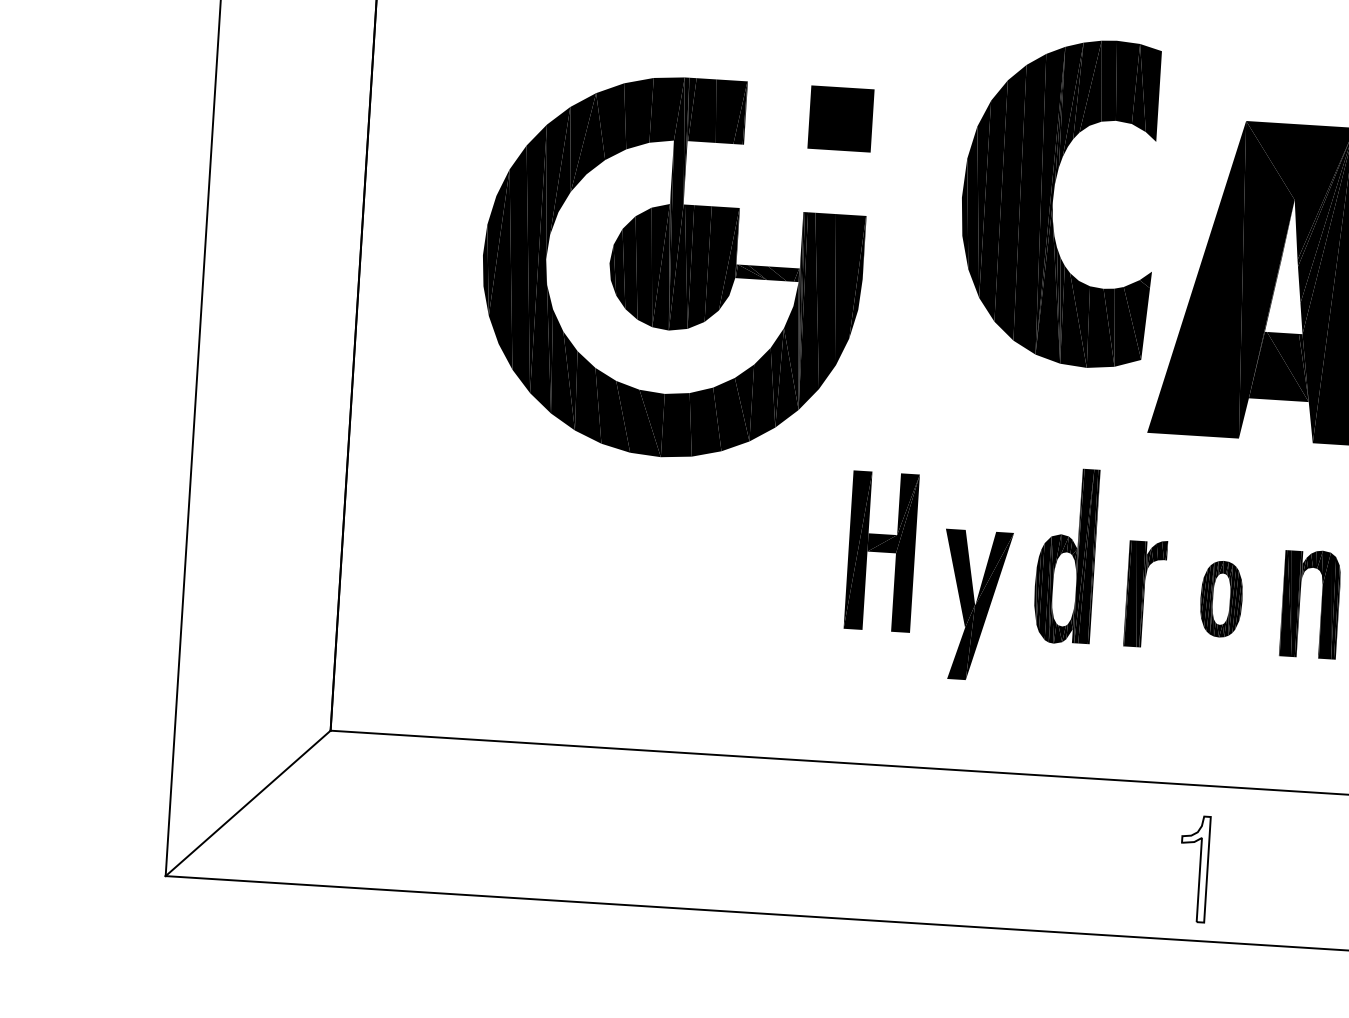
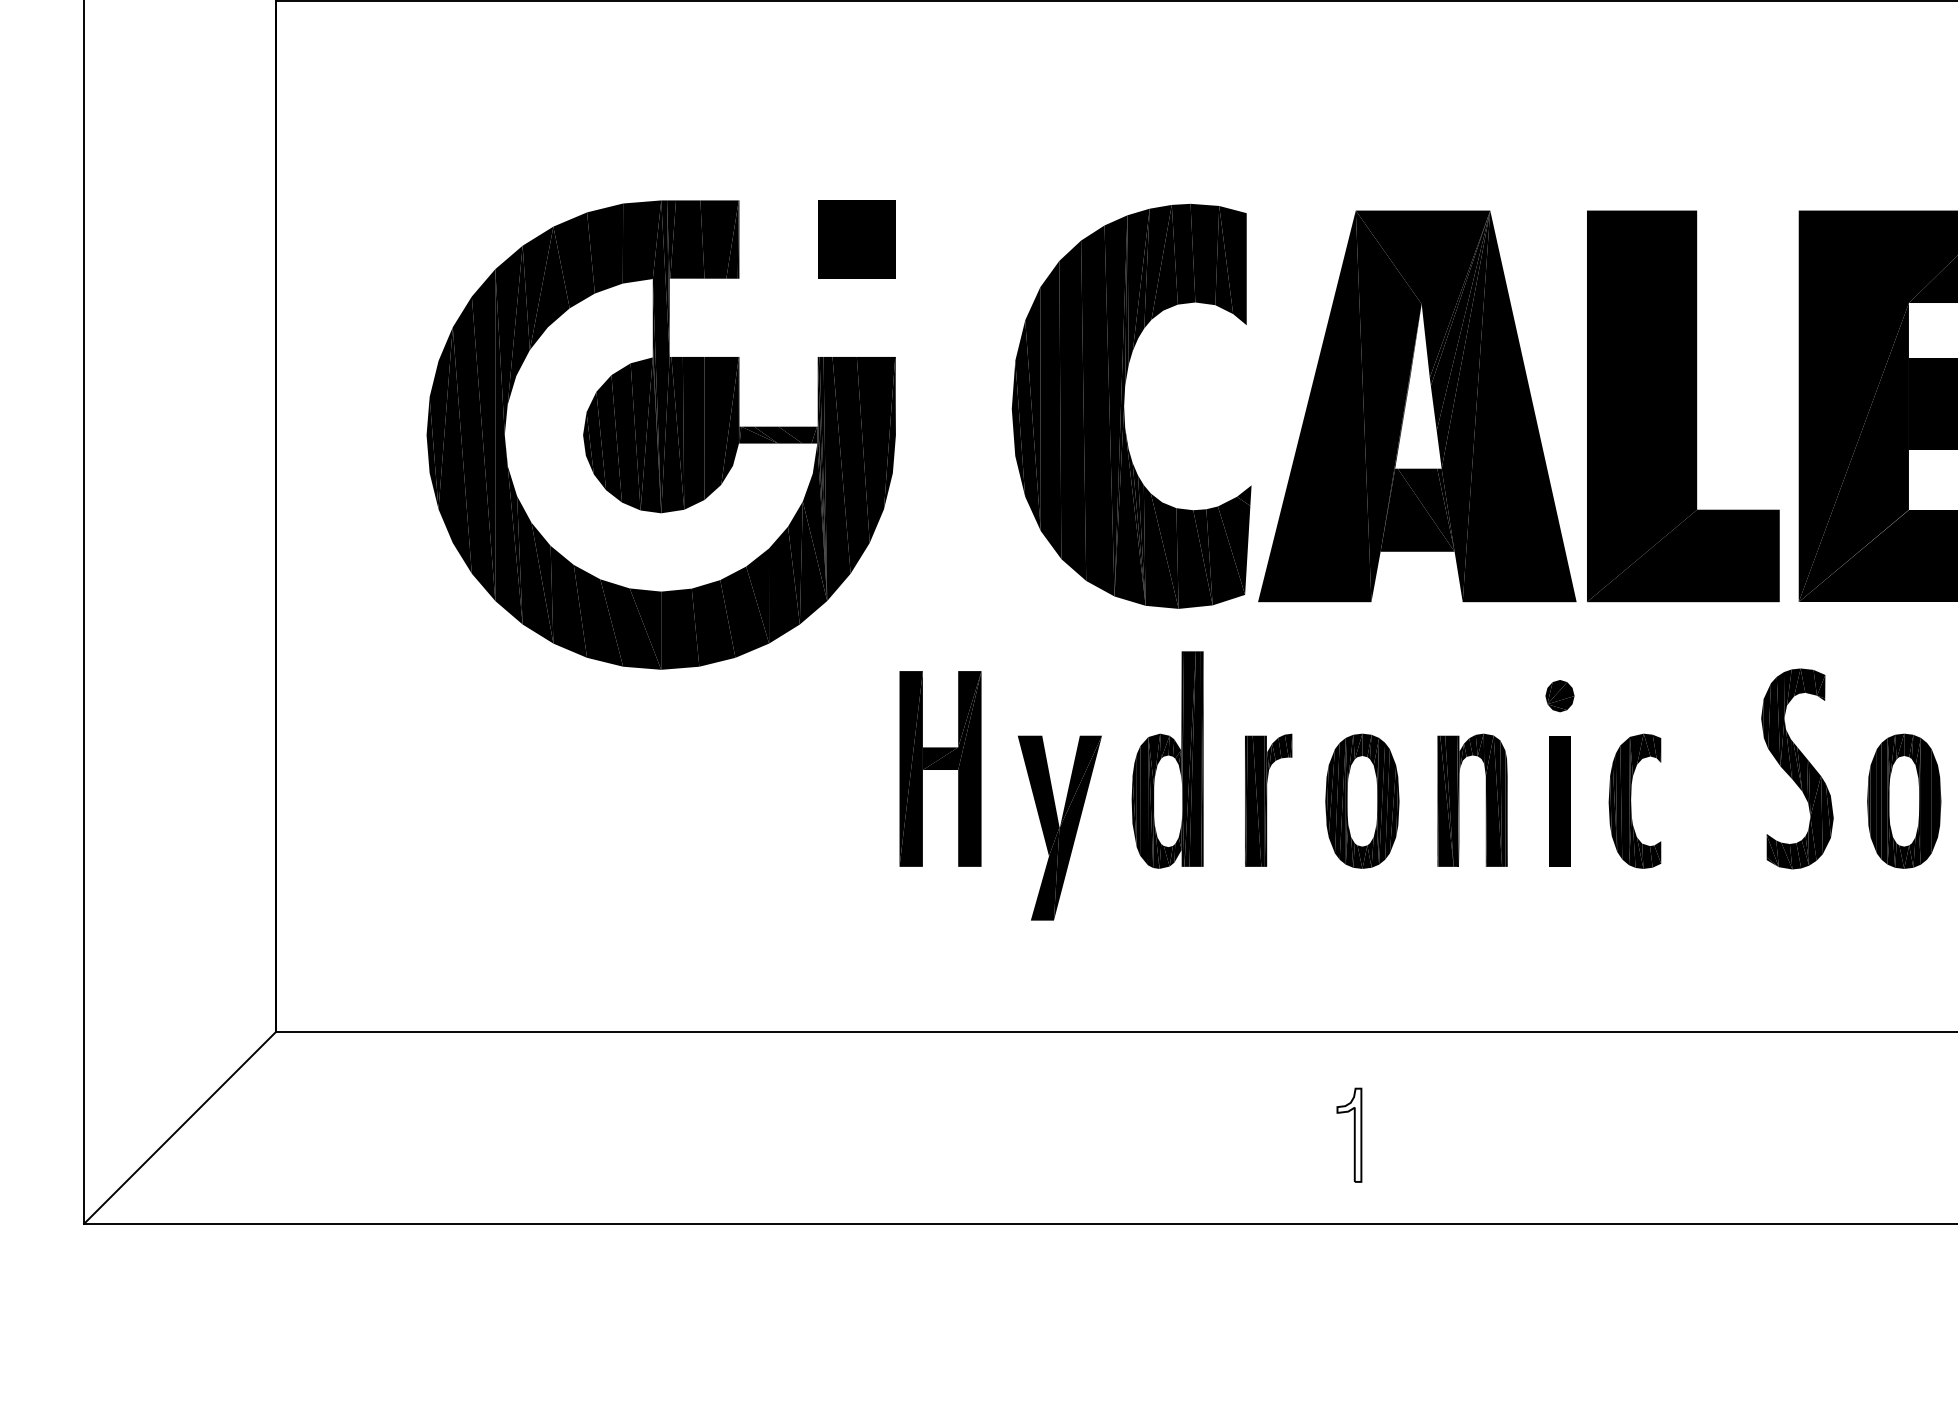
part: (1053, 200) -> (1124, 405), moved
part: (1221, 598) -> (1362, 800), size x1.43
part: (1194, 868) -> (1349, 1134), size x0.71

